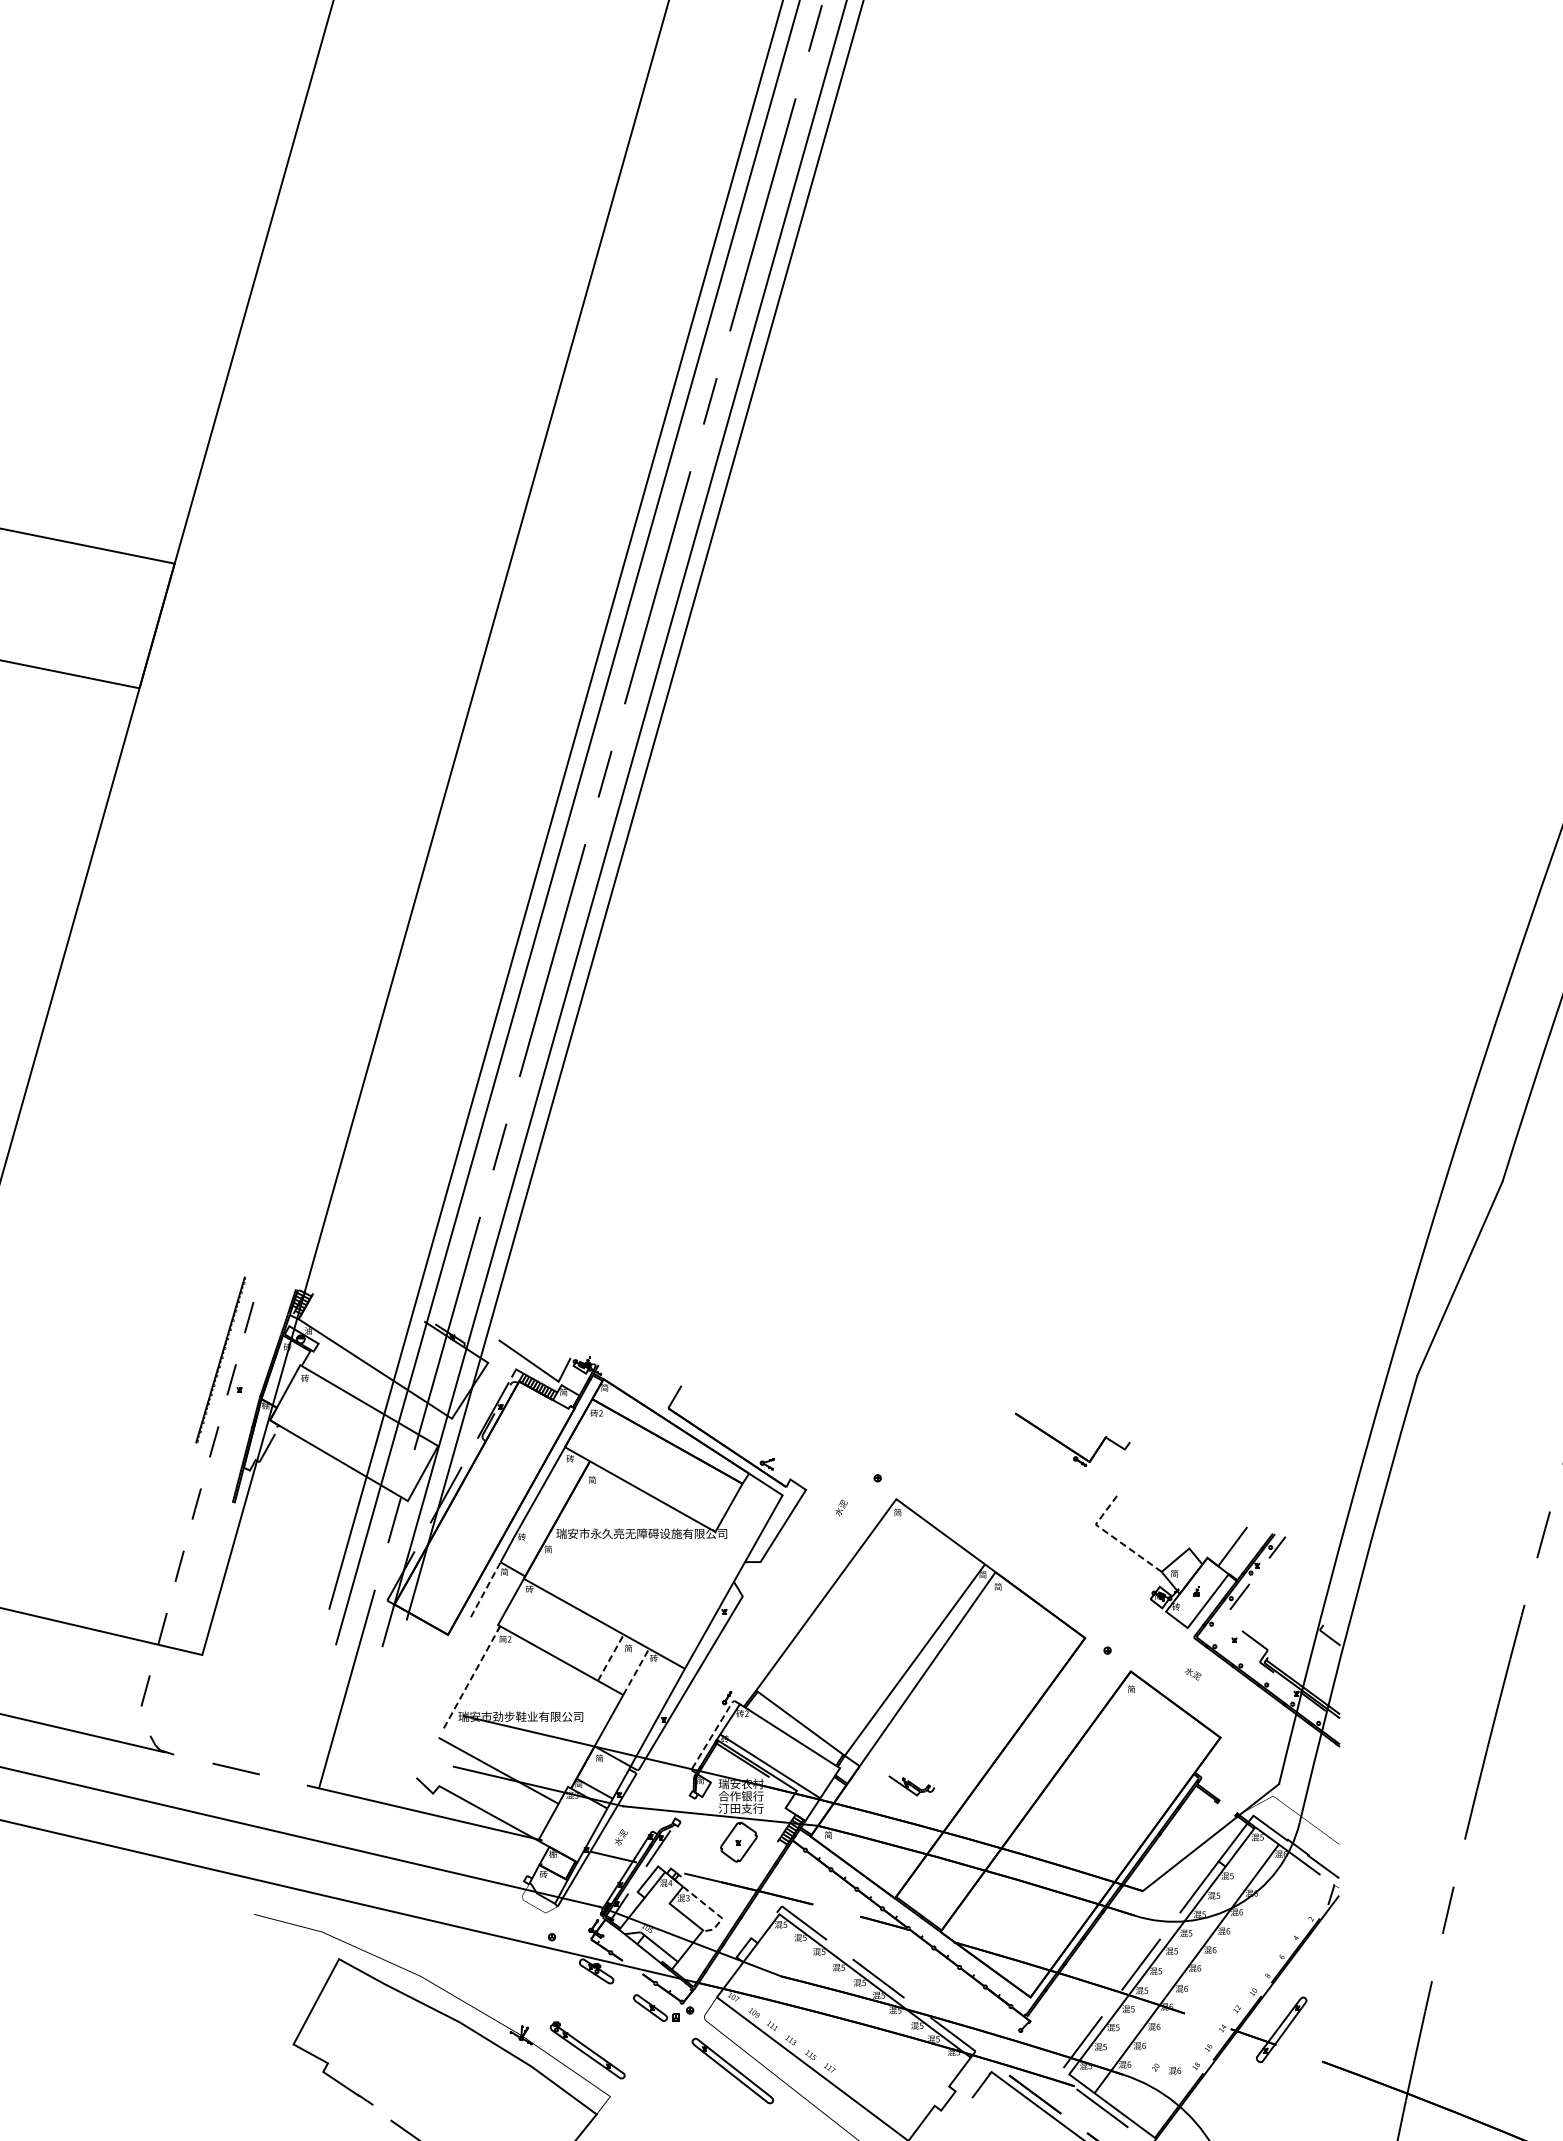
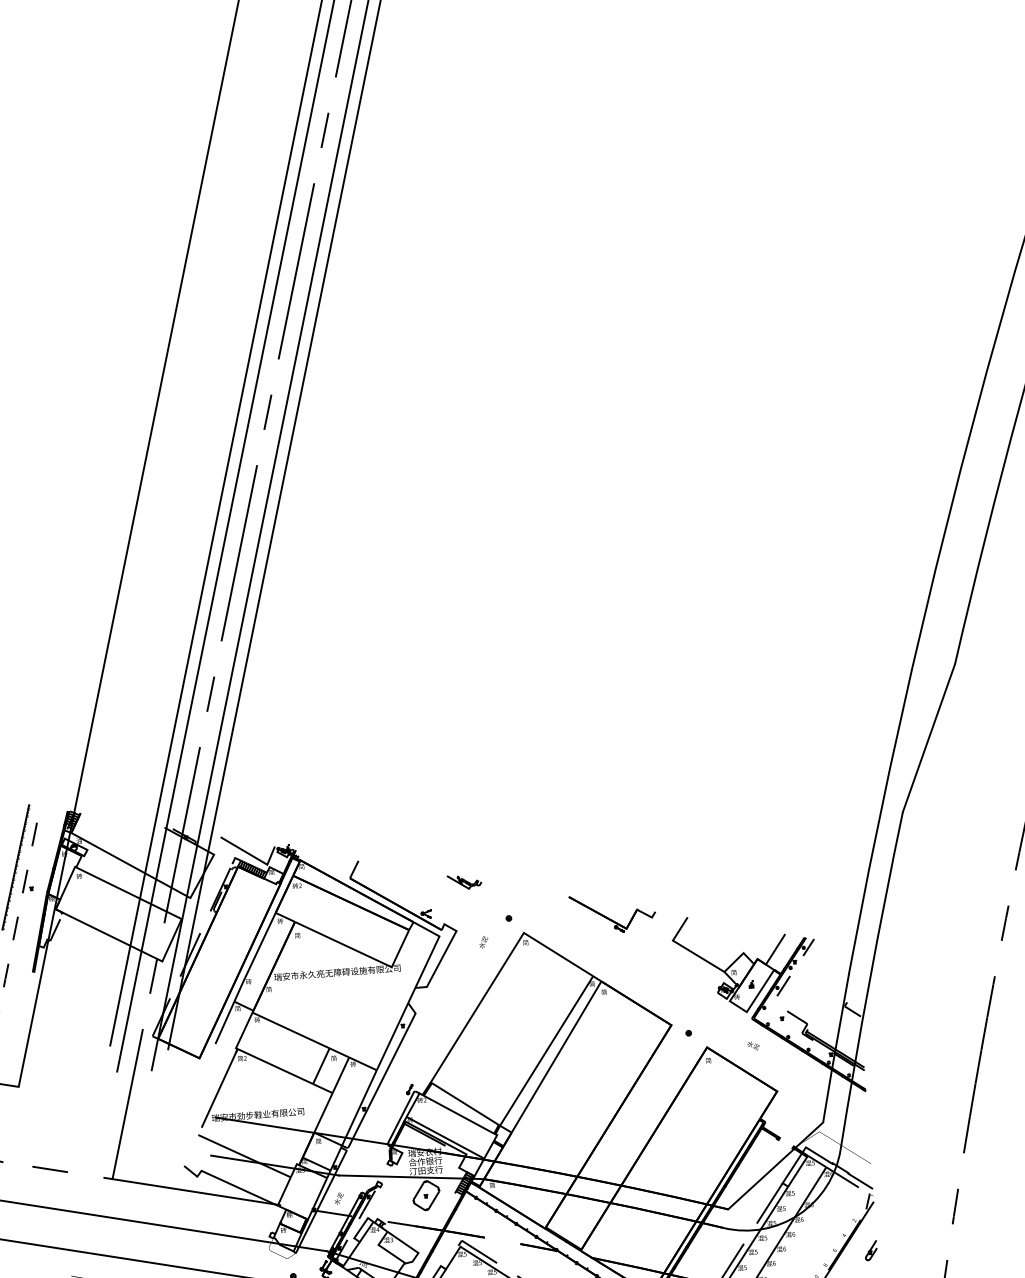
part: (1068, 1446) -> (610, 918), moved
line: (1112, 1536) -> (686, 948), dashed -> solid
line: (485, 1589) -> (224, 1022), dashed -> solid
line: (611, 1657) -> (321, 1065), dashed -> solid
line: (636, 1671) -> (341, 1074), dashed -> solid
line: (472, 1676) -> (219, 1087), dashed -> solid
line: (713, 1733) -> (401, 1116), dashed -> solid
part: (911, 1785) -> (464, 881), moved
line: (713, 1911) -> (411, 1248), dashed -> solid
part: (1330, 1960) -> (871, 1250), added

